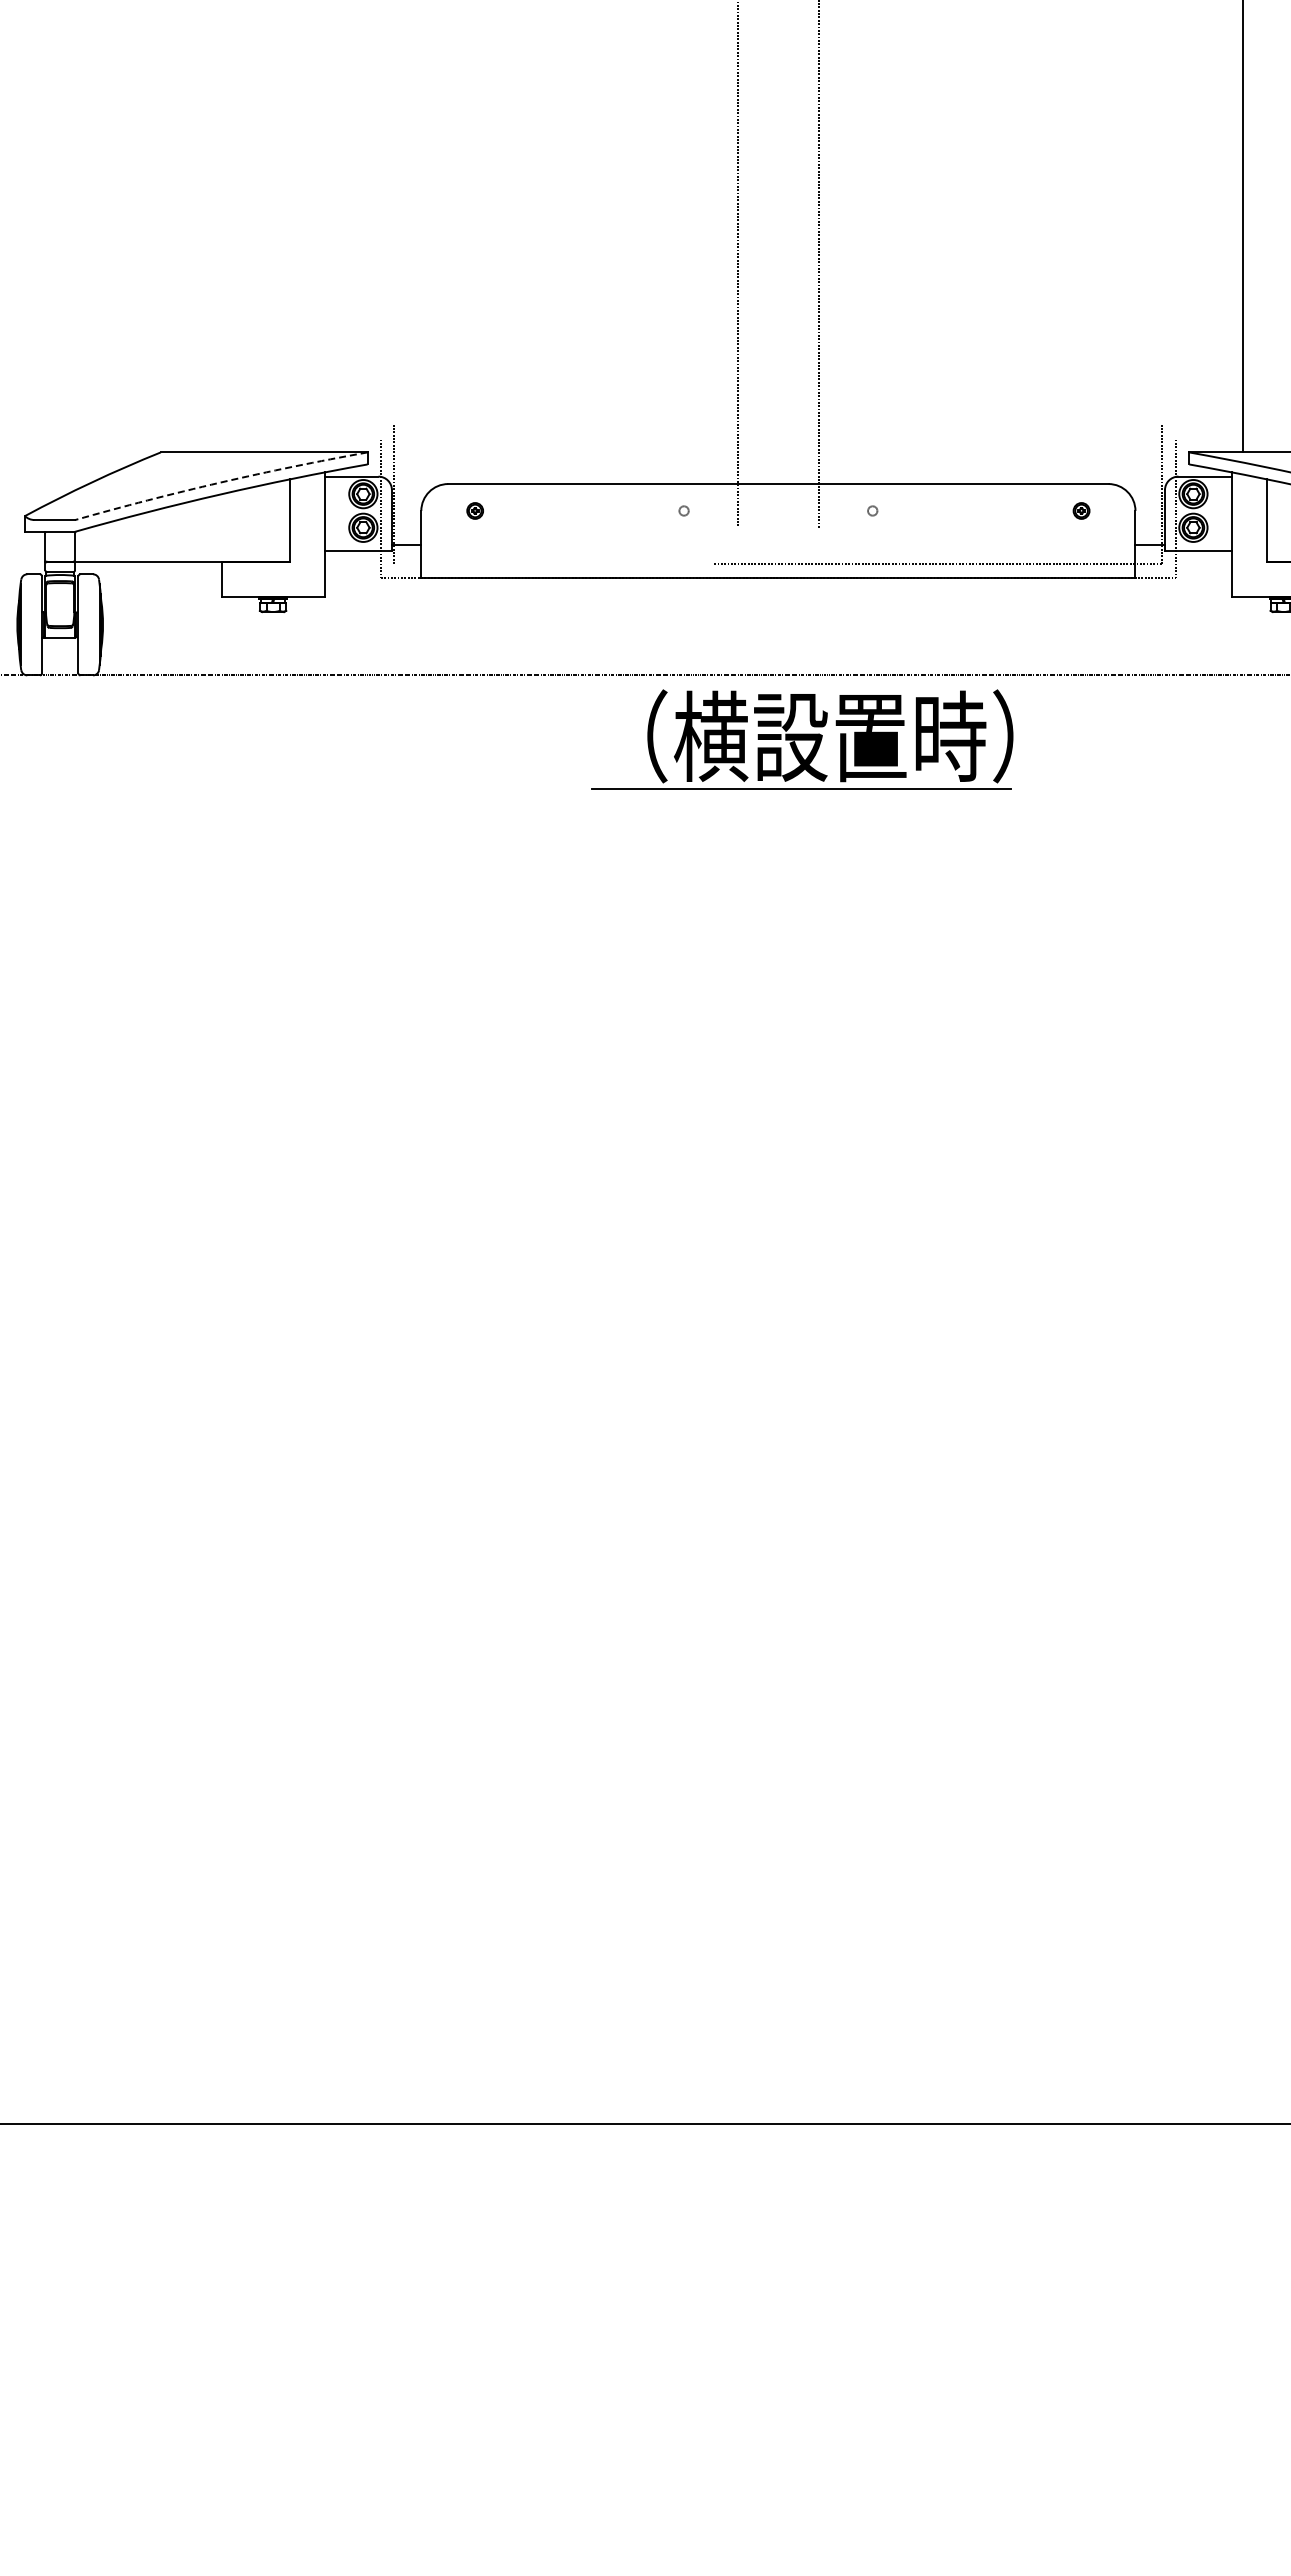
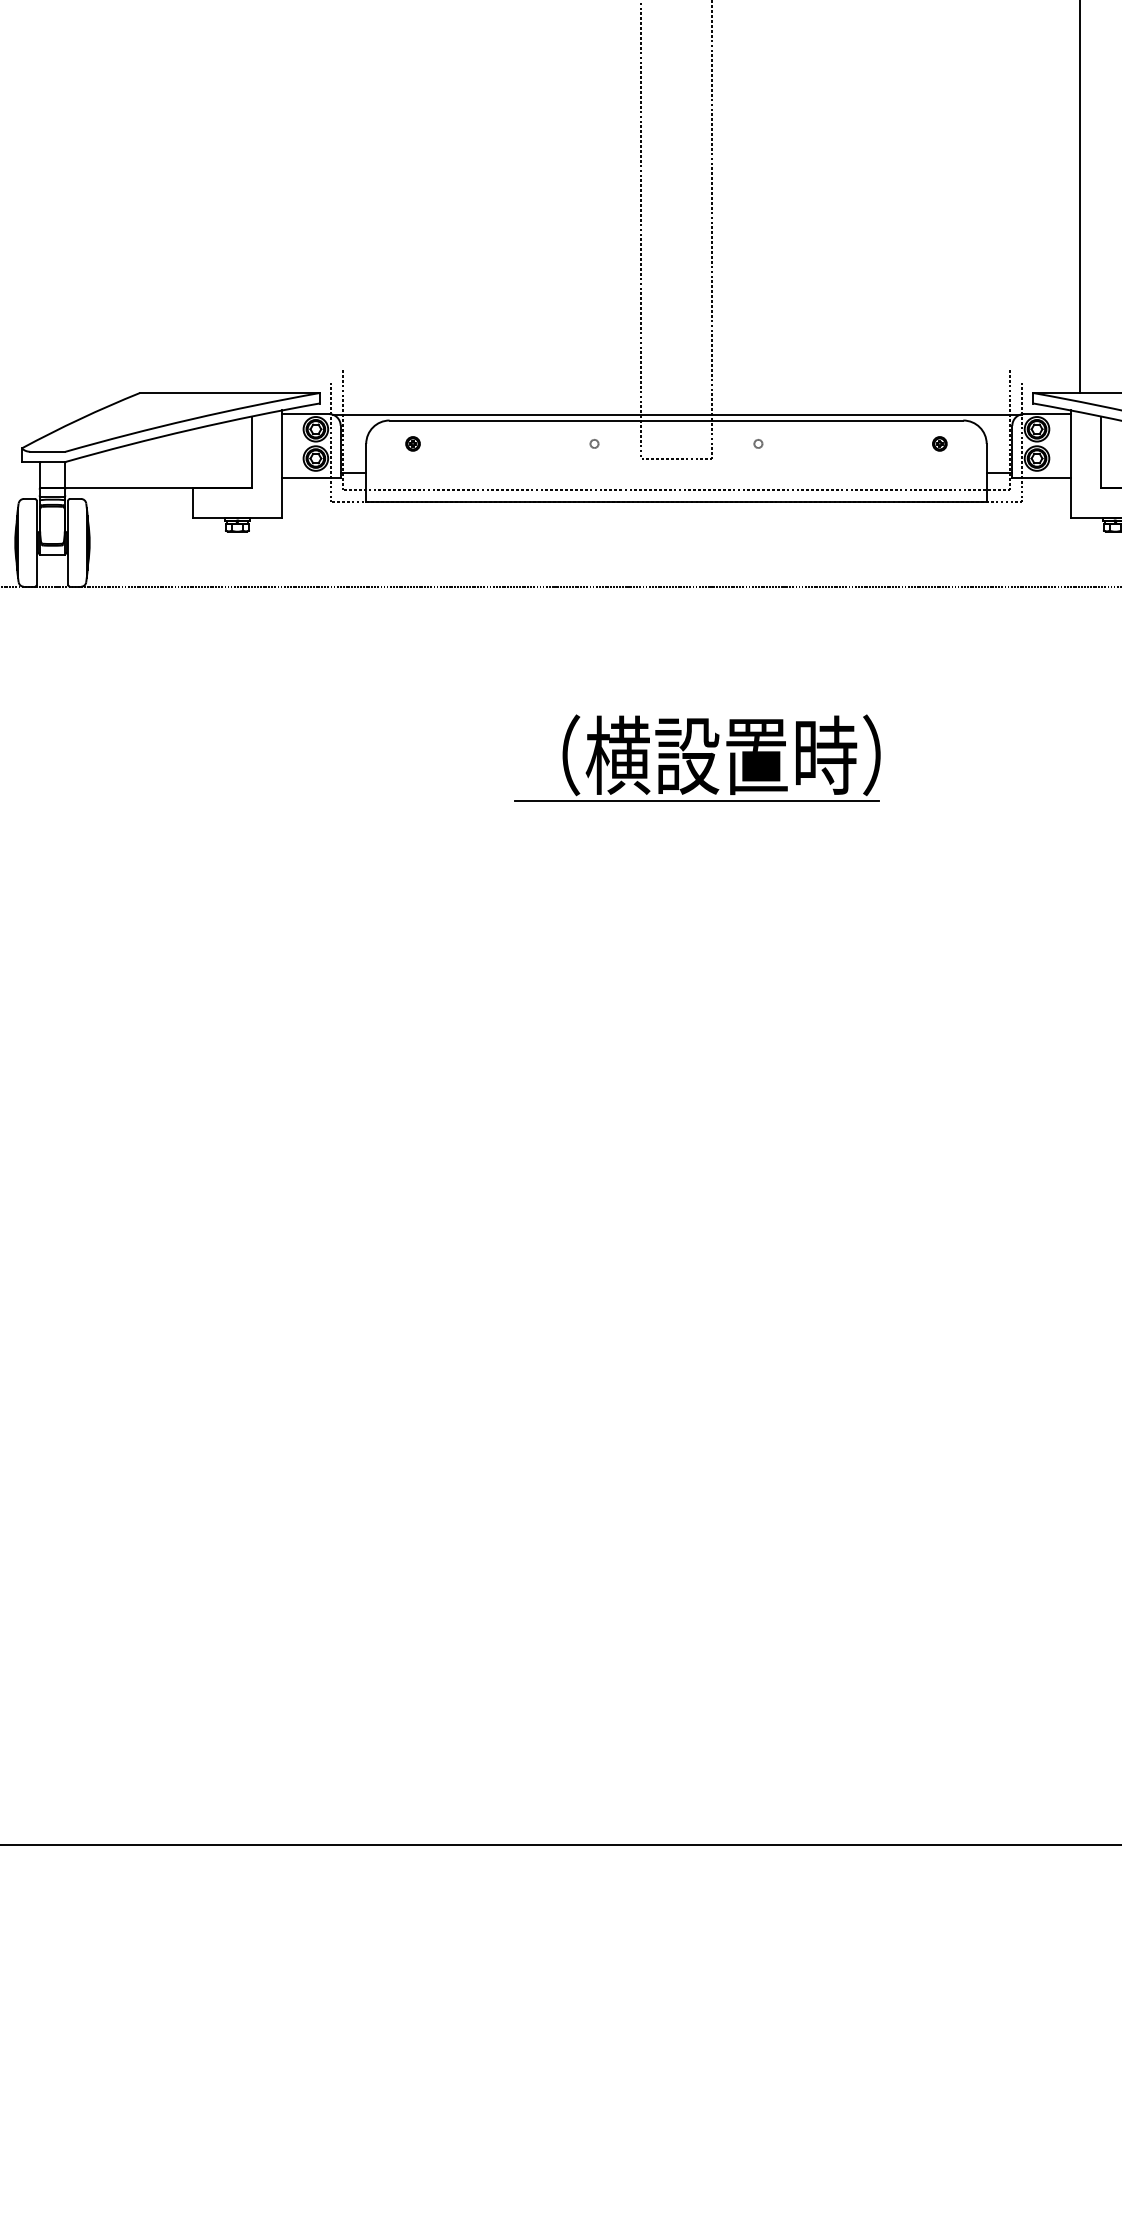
line: (778, 477) -> (676, 414), added
arc: (220, 482) -> (191, 419), dashed -> solid
line: (777, 527) -> (675, 458), added
line: (553, 564) -> (481, 490), added
part: (802, 739) -> (697, 758), moved

